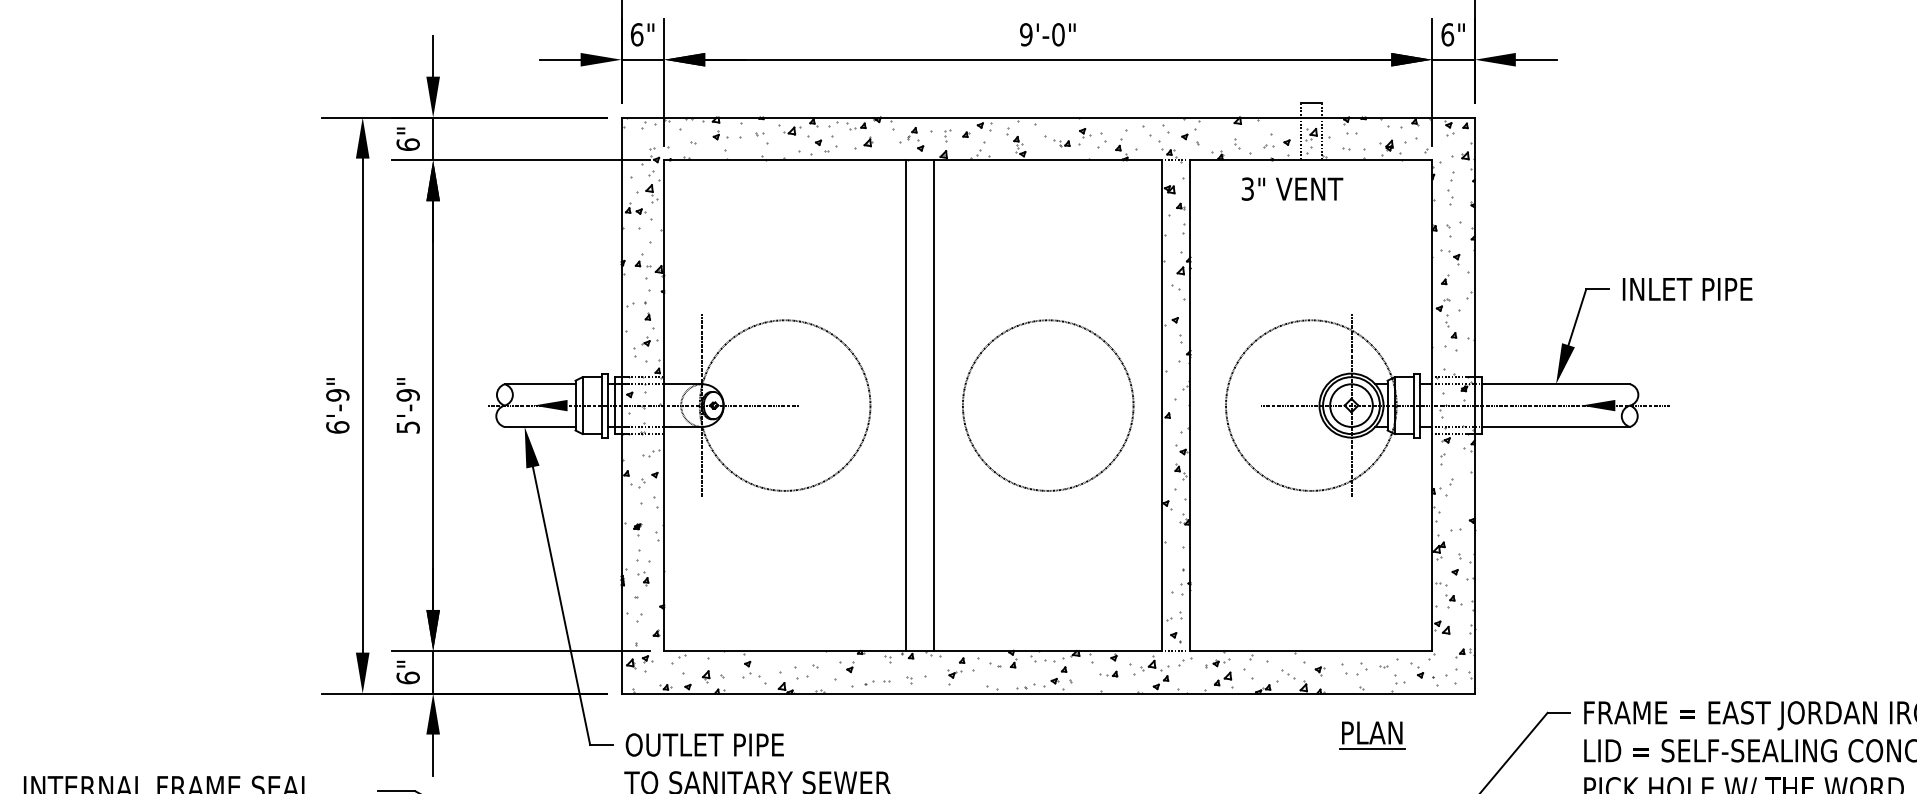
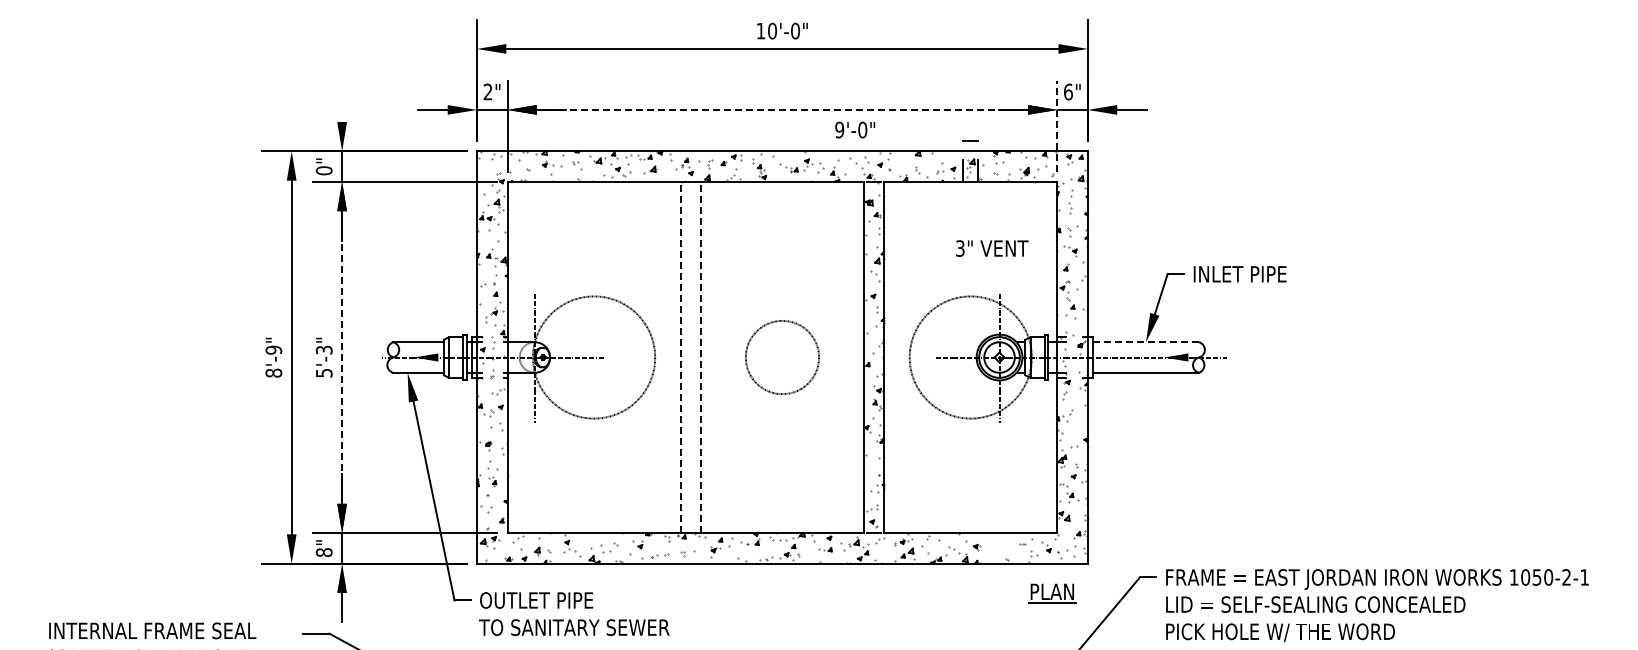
text: (636, 34) -> (487, 91), 6" -> 2"
text: (1048, 34) -> (855, 129), moved
line: (433, 56) -> (342, 107), removed
line: (1048, 59) -> (782, 109), solid -> dashed
line: (1432, 82) -> (1057, 126), solid -> dashed
text: (407, 144) -> (323, 170), 6" -> 0"
text: (1292, 189) -> (992, 248), moved
line: (1556, 384) -> (1146, 342), solid -> dashed
text: (408, 394) -> (324, 349), 5'-9" -> 5'-3"
line: (433, 405) -> (342, 357), solid -> dashed
line: (905, 405) -> (680, 357), solid -> dashed
line: (935, 405) -> (701, 357), solid -> dashed
circle: (1048, 405) -> (782, 357), size x0.6
text: (337, 426) -> (273, 372), 6'-9" -> 8'-9"
part: (1354, 668) -> (1001, 545), removed
text: (408, 677) -> (324, 552), 6" -> 8"
part: (1372, 735) -> (1052, 593), moved

